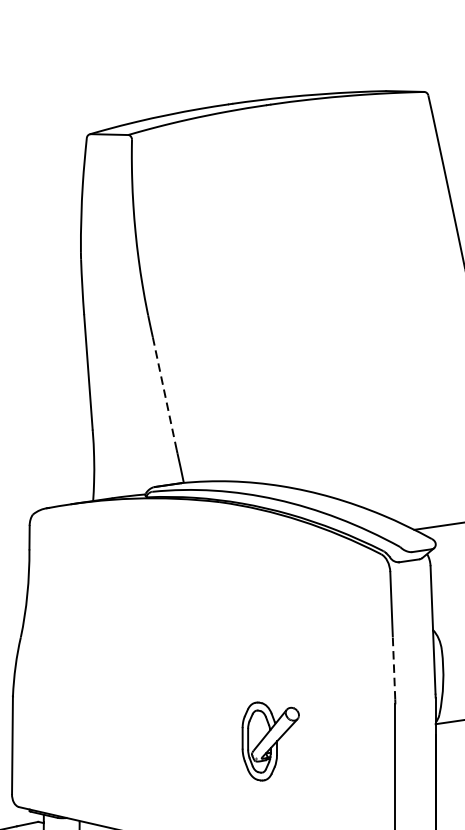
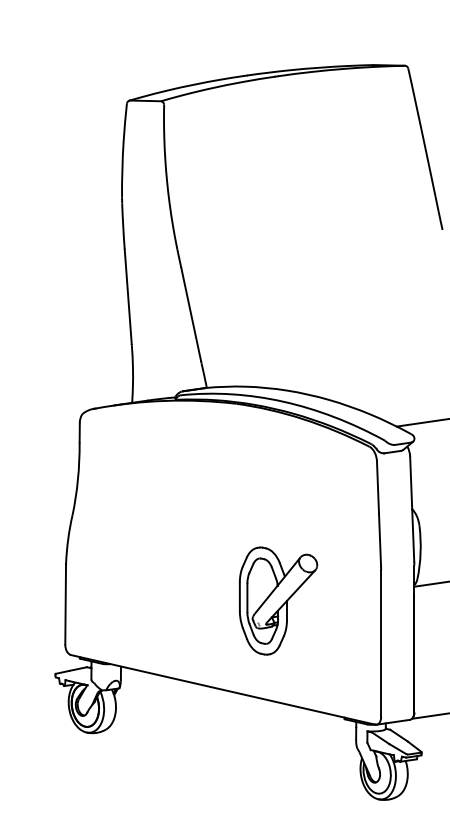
line: (165, 393) -> (191, 314), dashed -> solid
line: (394, 666) -> (380, 539), dashed -> solid
part: (270, 740) -> (278, 600), size x1.67

